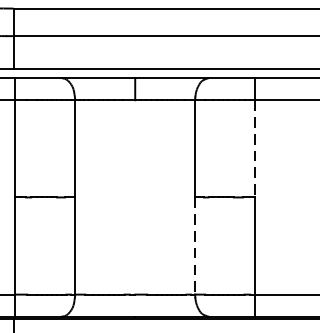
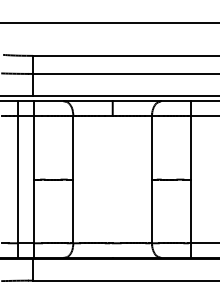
line: (255, 148) -> (191, 147), dashed -> solid
line: (195, 246) -> (152, 211), dashed -> solid

